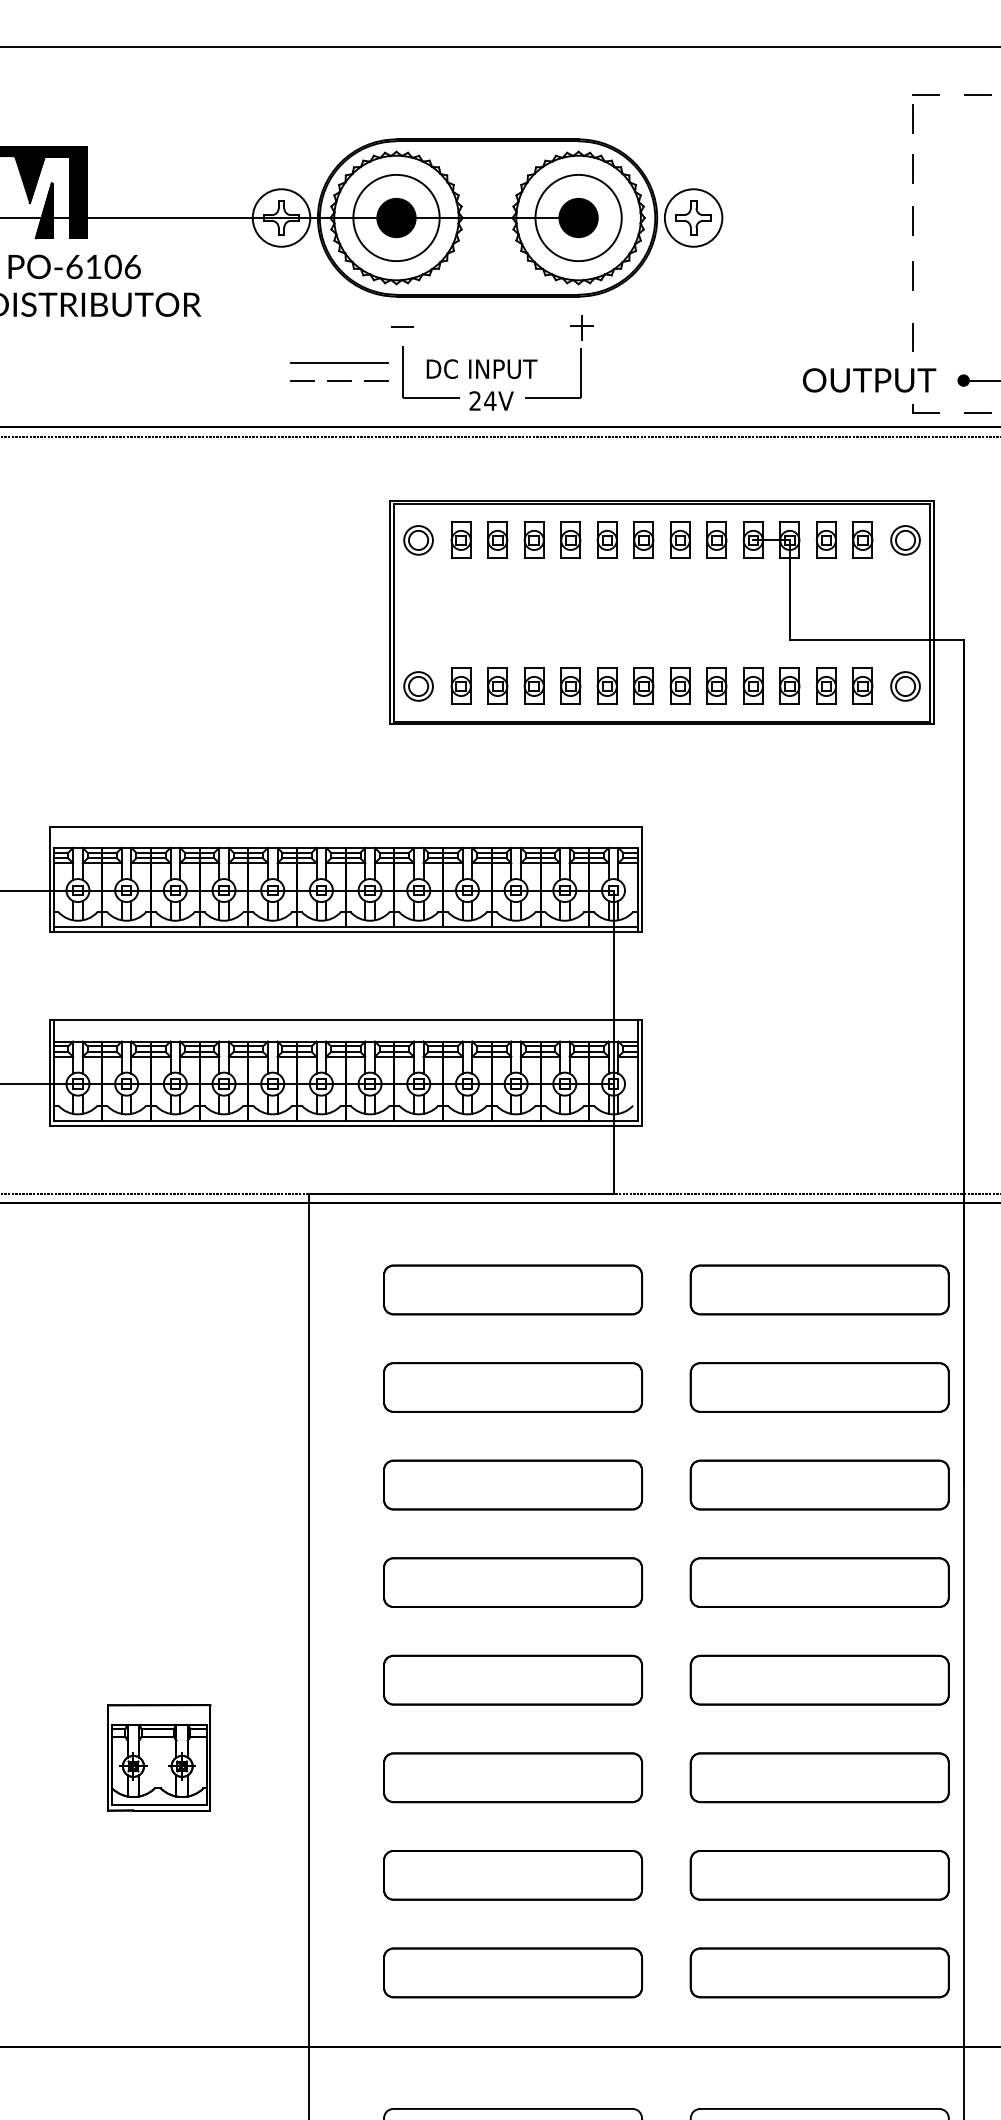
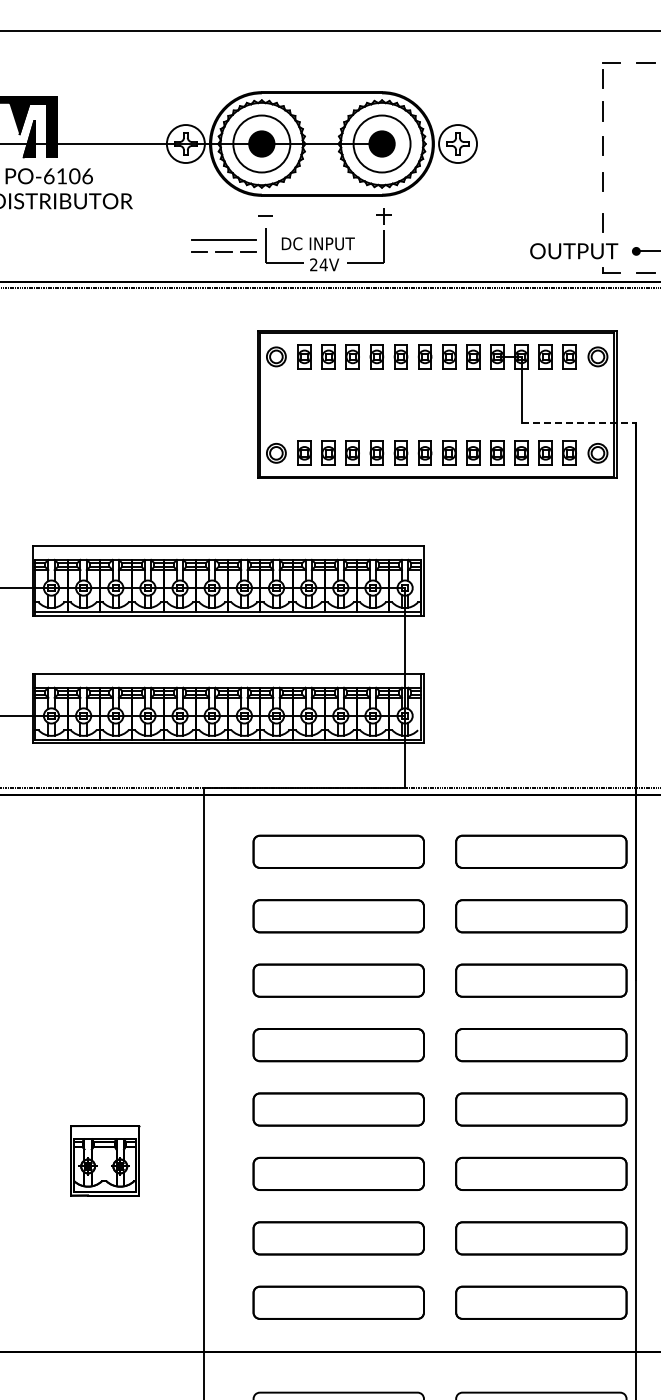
line: (877, 639) -> (579, 422), solid -> dashed

